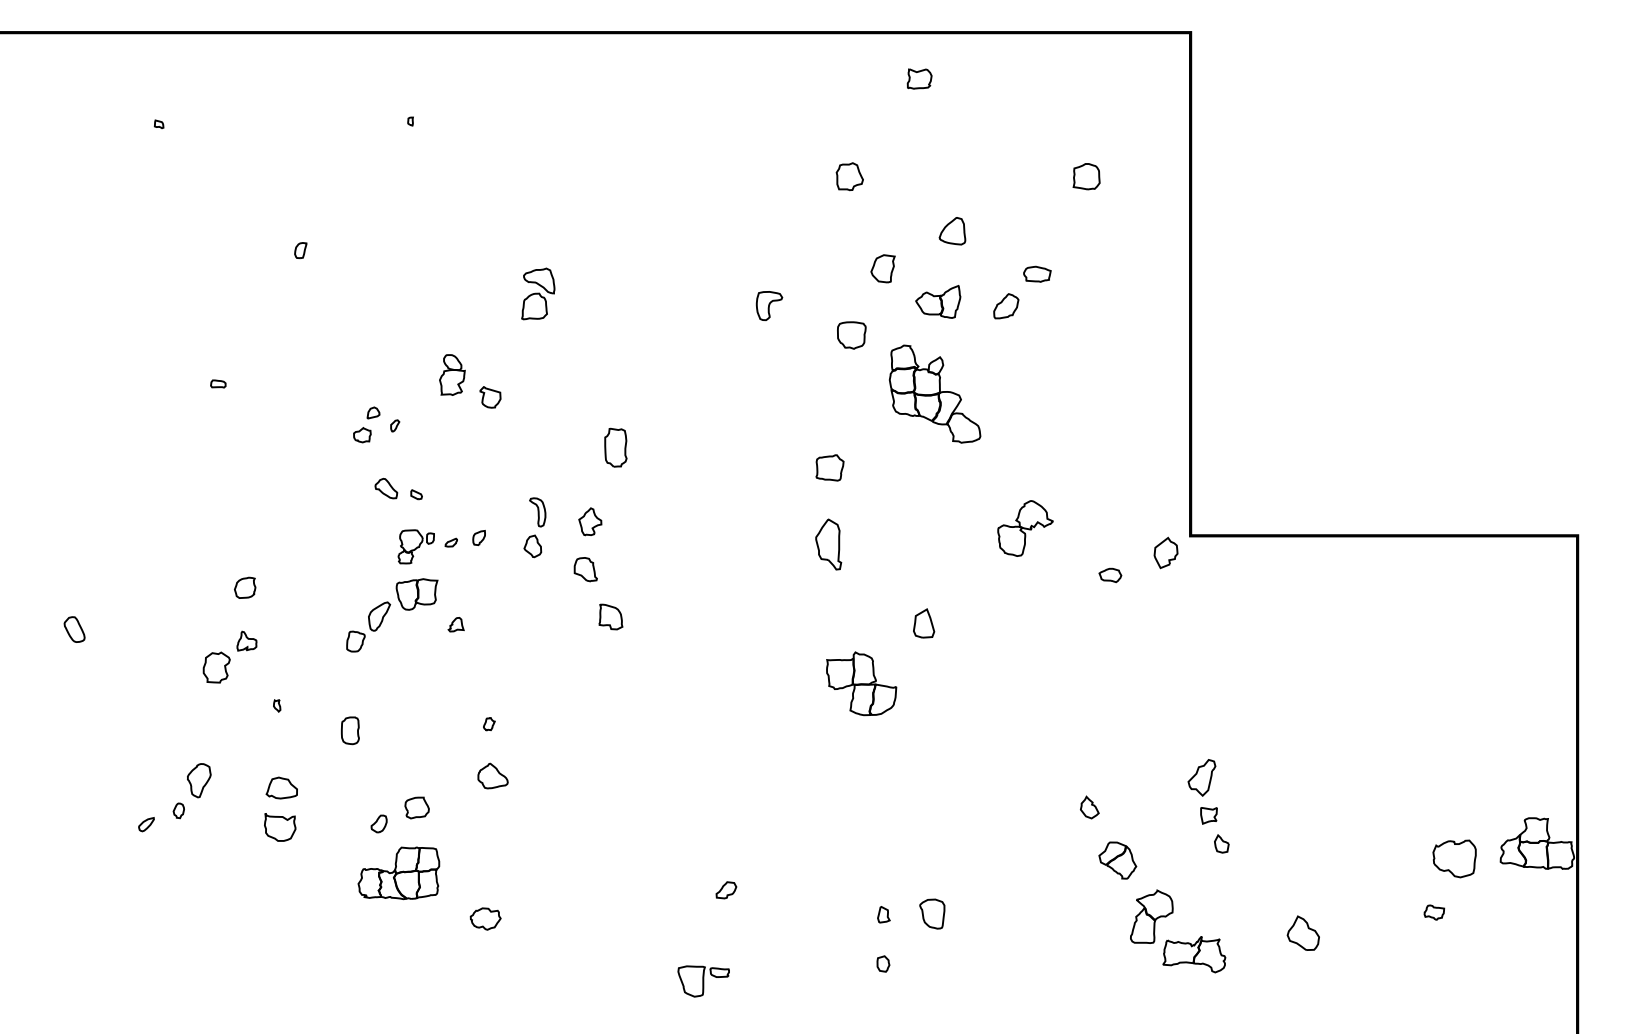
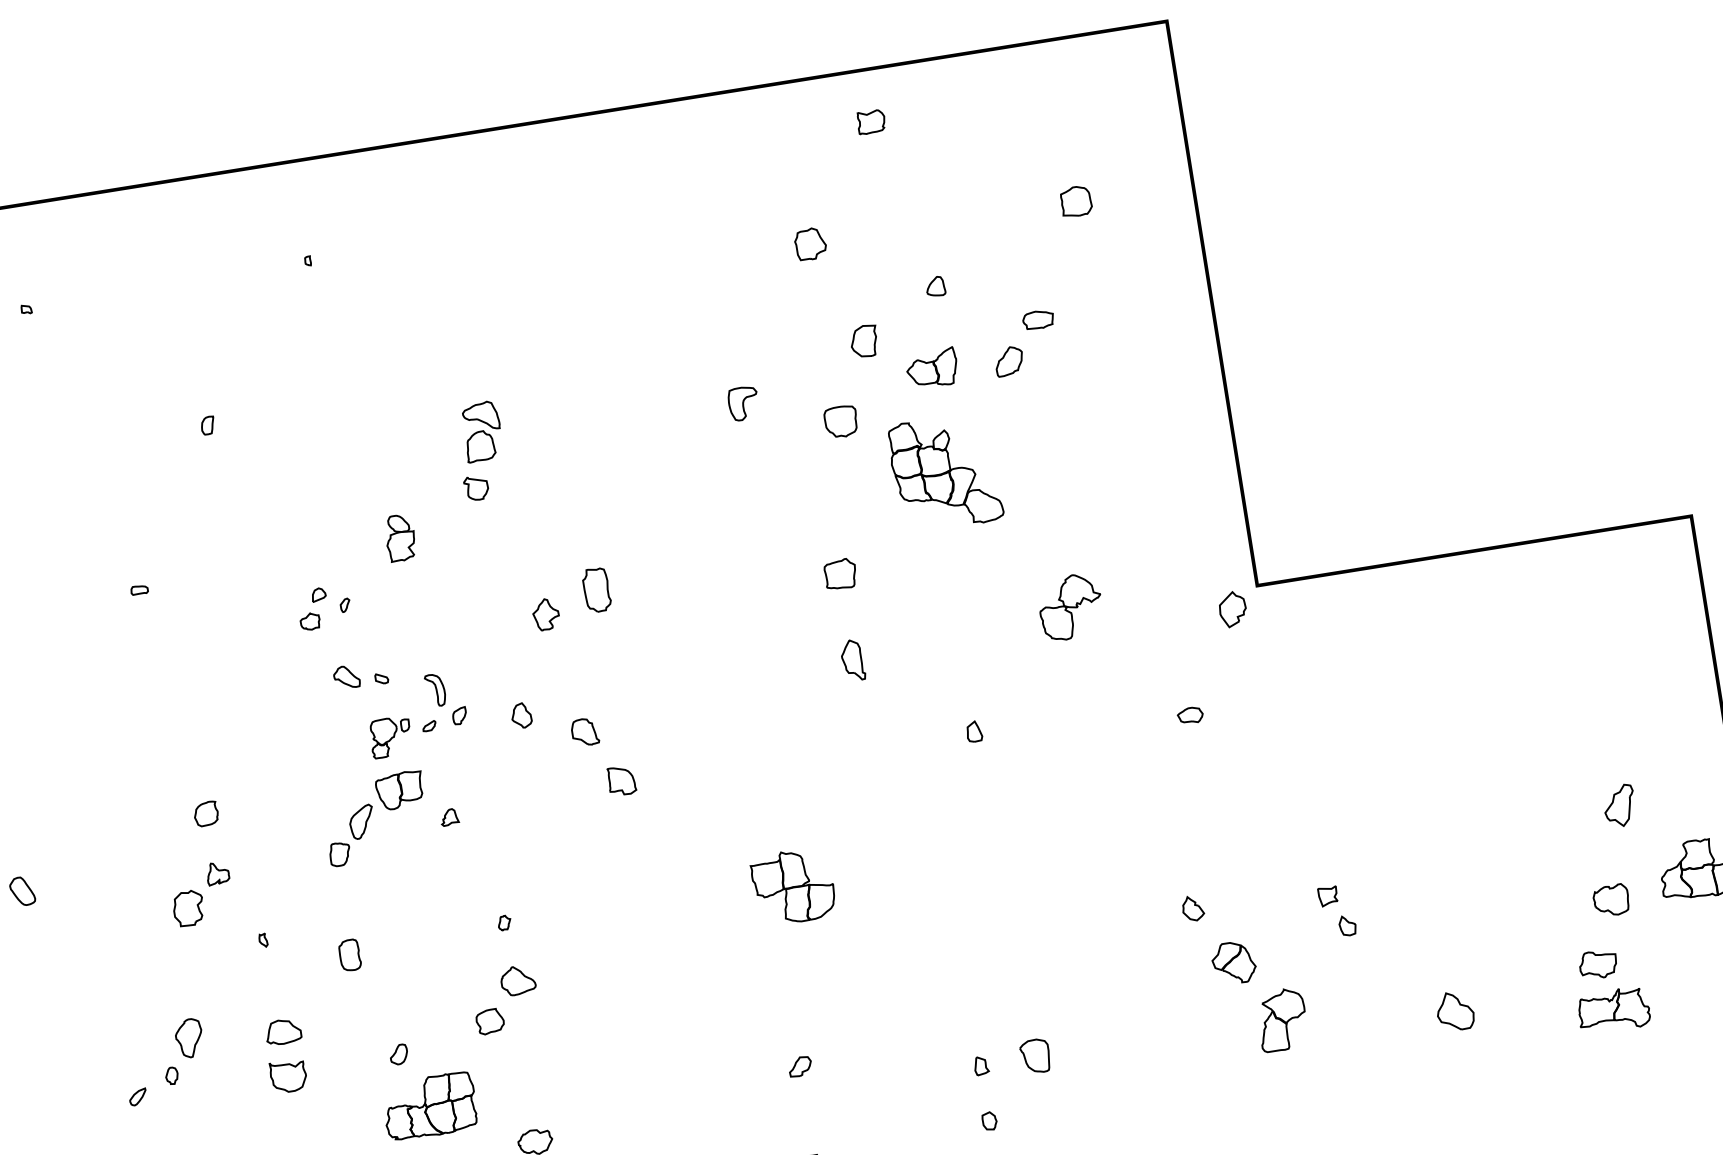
part: (952, 230) -> (935, 286), size x0.62
part: (490, 397) -> (476, 488), moved
part: (537, 512) -> (435, 690), moved
part: (590, 521) -> (546, 614), moved
part: (828, 544) -> (852, 660), size x0.71
part: (1110, 575) -> (1190, 715), moved
part: (924, 622) -> (974, 730), size x0.62
part: (861, 683) -> (793, 886), moved
part: (1201, 777) -> (1619, 805), moved
part: (416, 807) -> (489, 1021), moved
part: (1454, 858) -> (1611, 900), size x0.71
part: (1434, 912) -> (1598, 964), size x1.67
part: (1194, 954) -> (1613, 1010), moved

